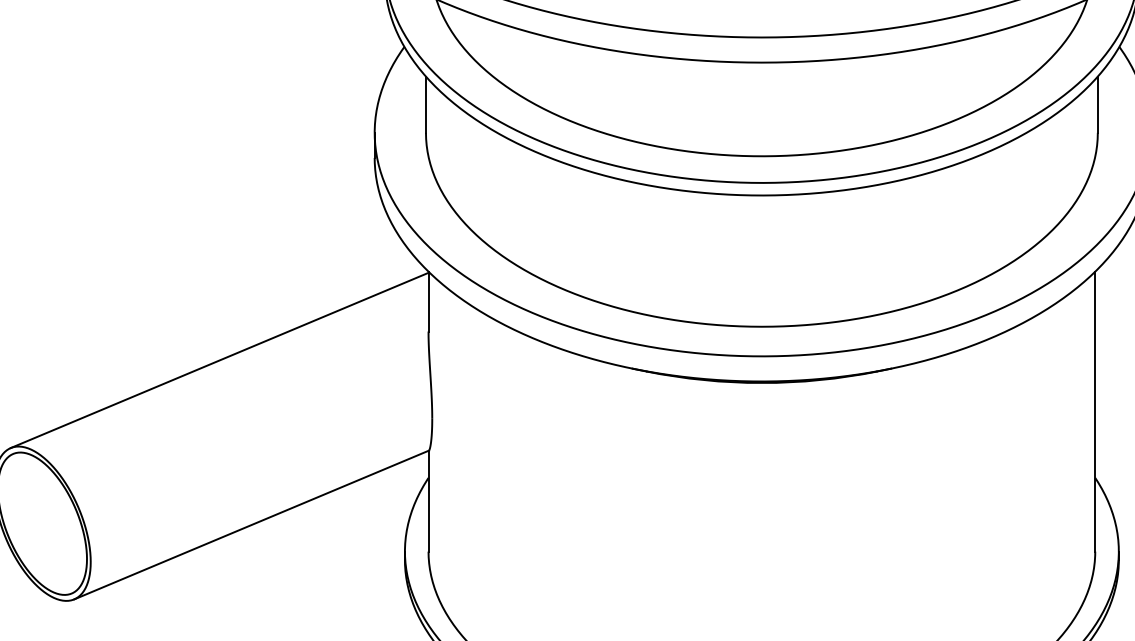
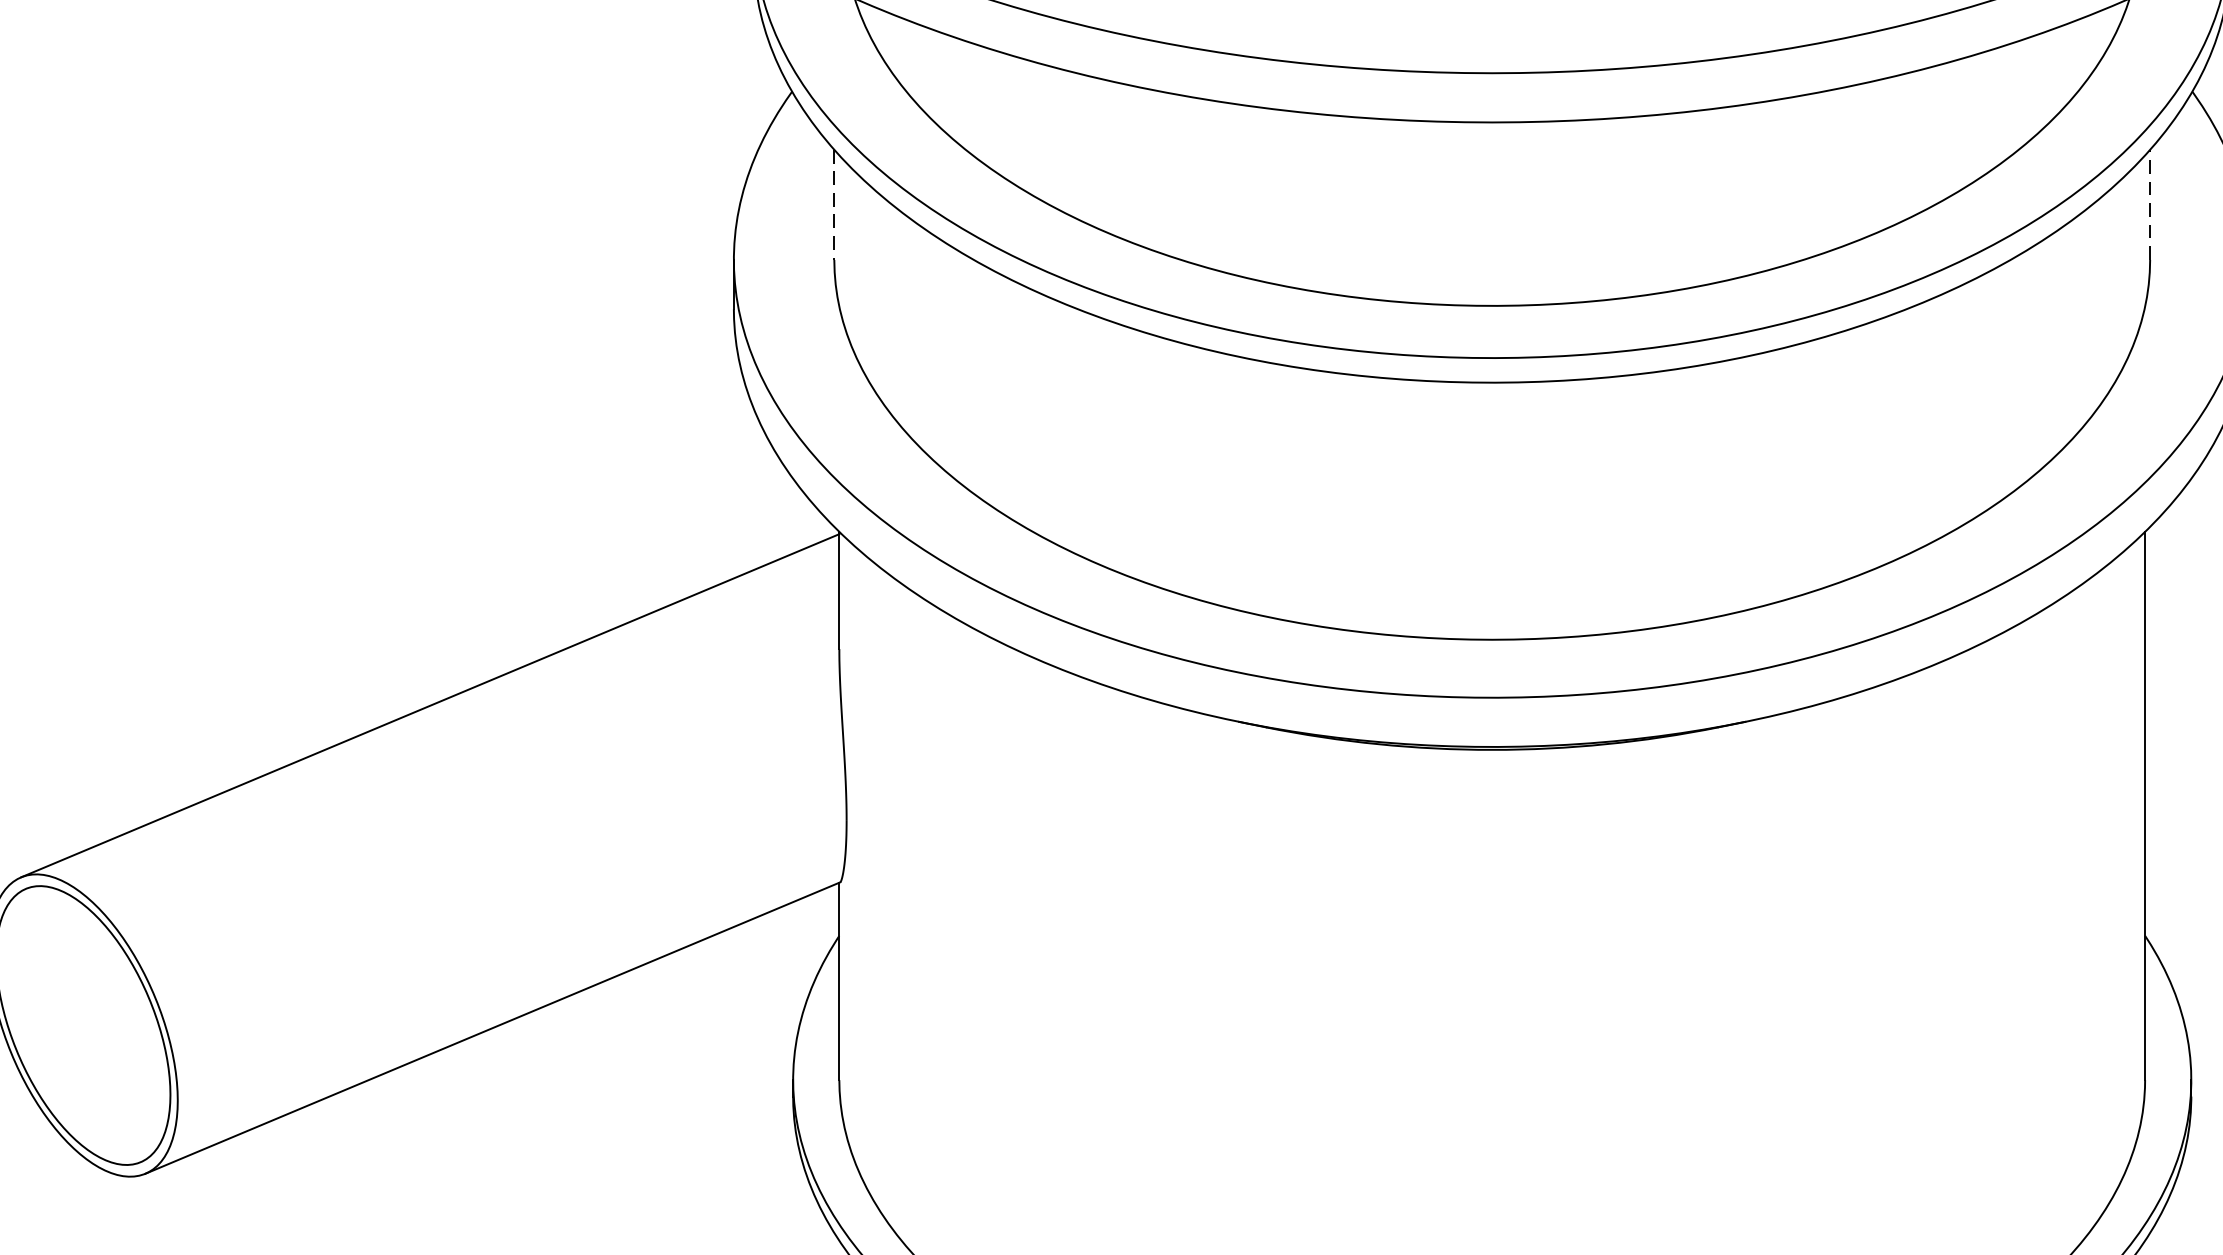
line: (1097, 104) -> (2149, 204), solid -> dashed
line: (425, 105) -> (833, 206), solid -> dashed

